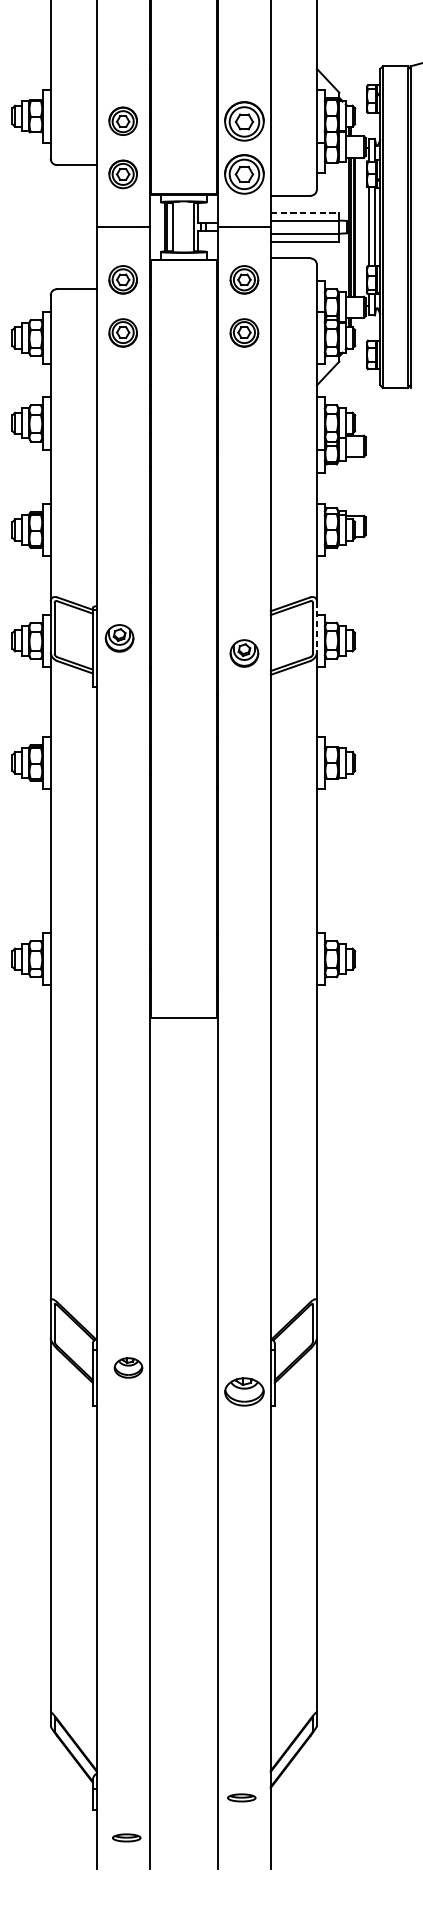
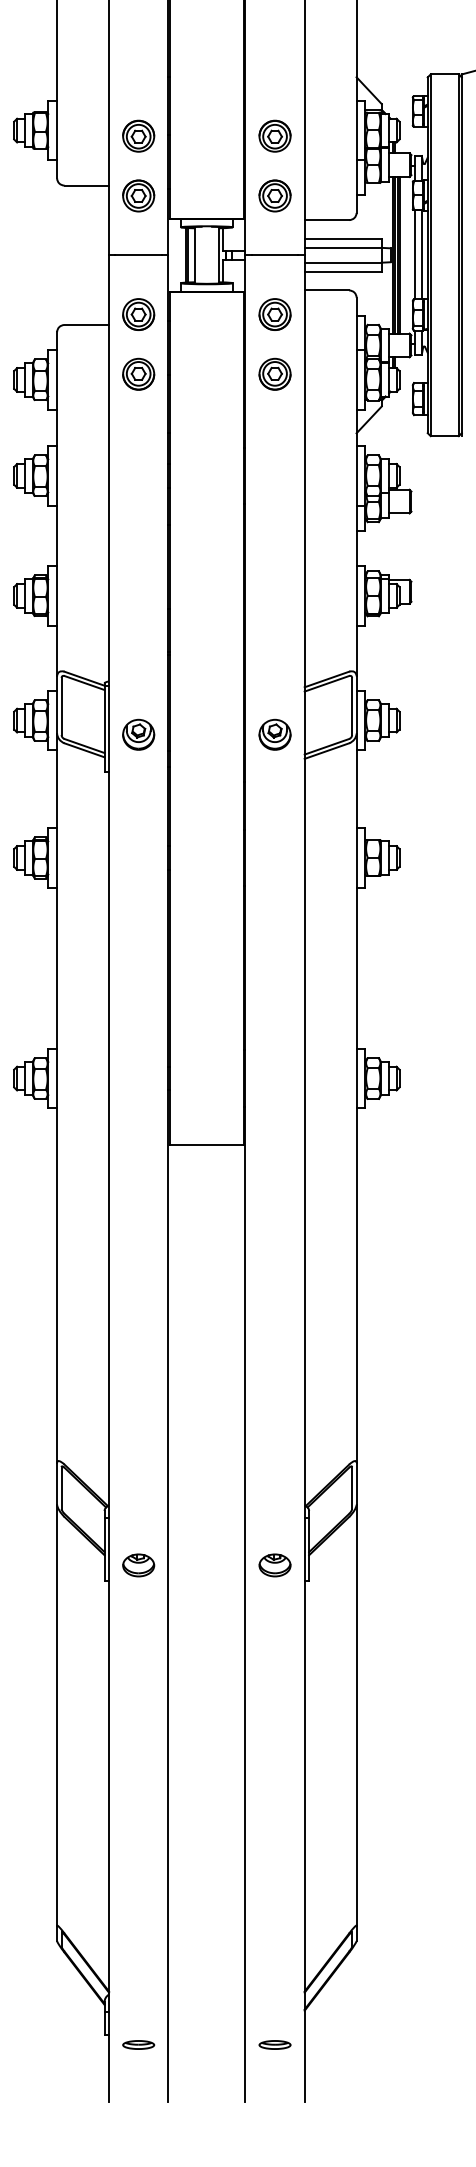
part: (243, 120) -> (274, 135), size x0.71
part: (243, 173) -> (274, 195), size x0.71
line: (305, 213) -> (343, 239), dashed -> solid
line: (316, 626) -> (356, 704), dashed -> solid
part: (119, 638) -> (138, 734), moved
part: (128, 1368) -> (138, 1565), moved
part: (243, 1392) -> (274, 1565), size x0.71
part: (241, 1797) -> (274, 2044), moved
part: (126, 1837) -> (138, 2044), moved

